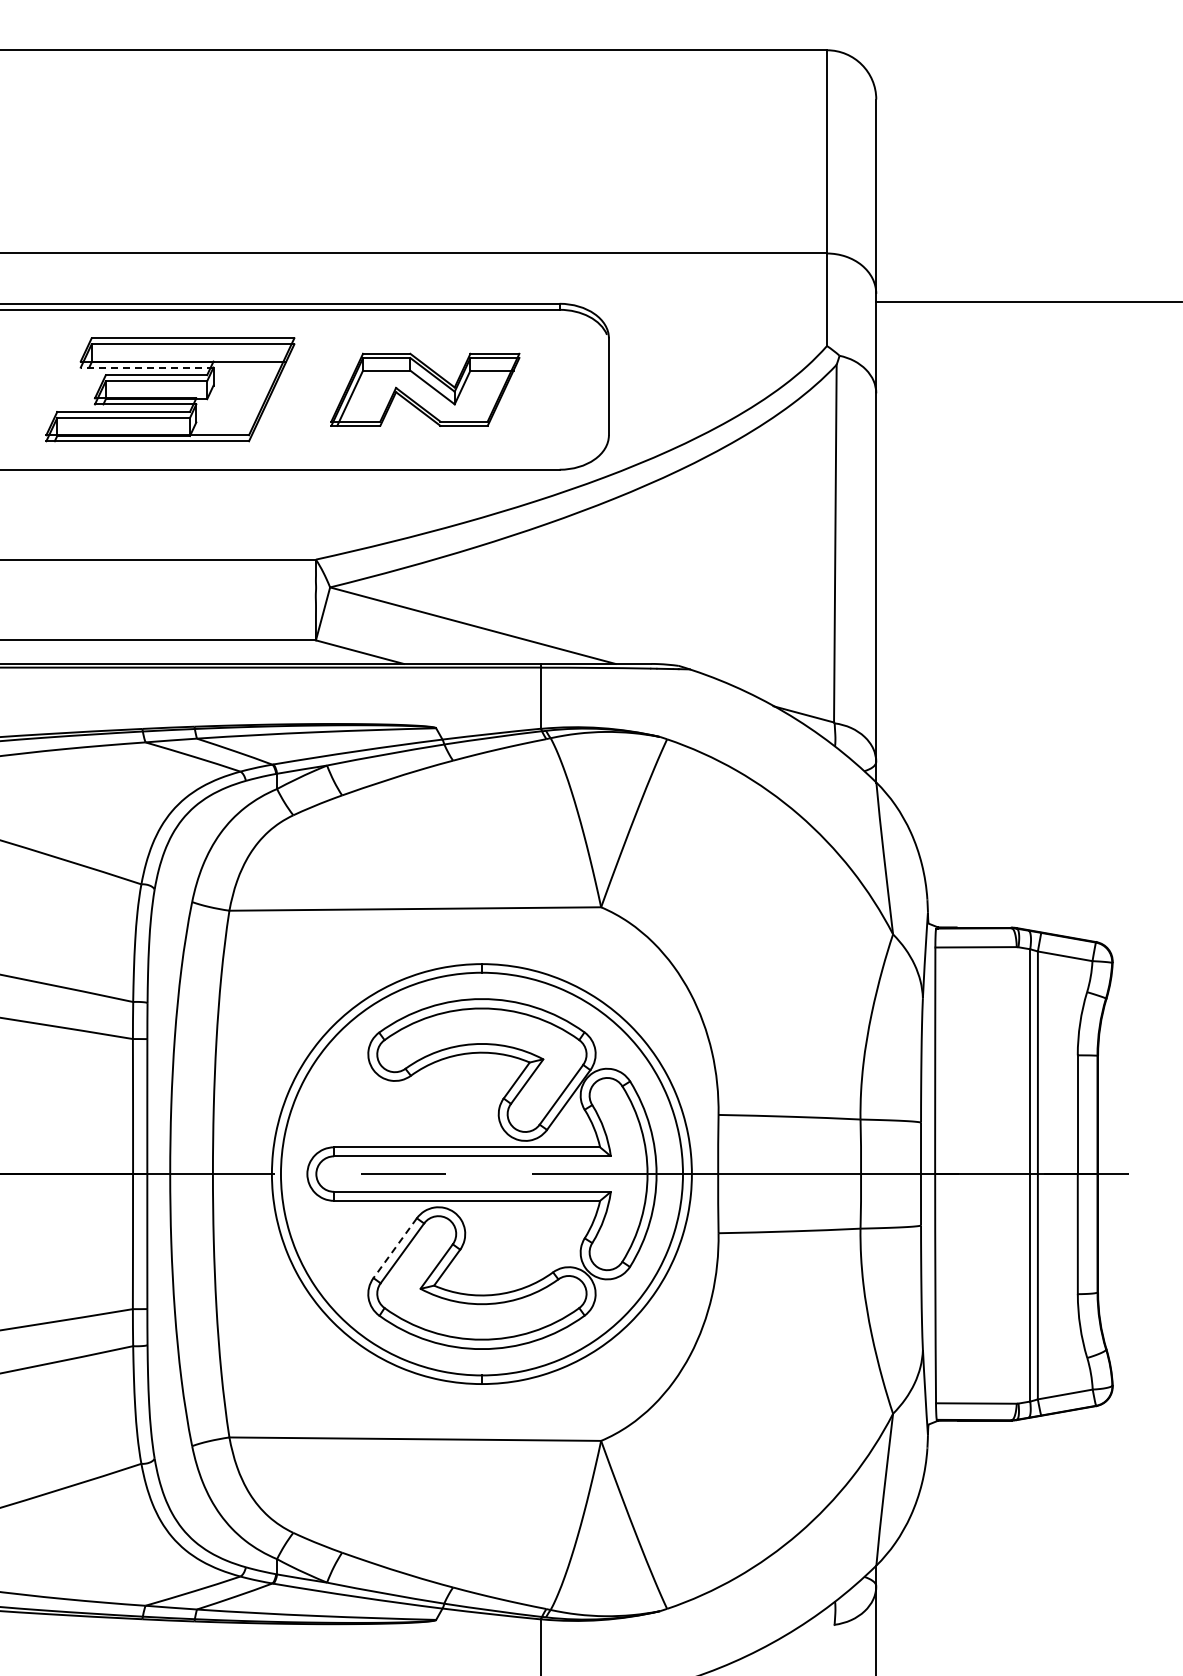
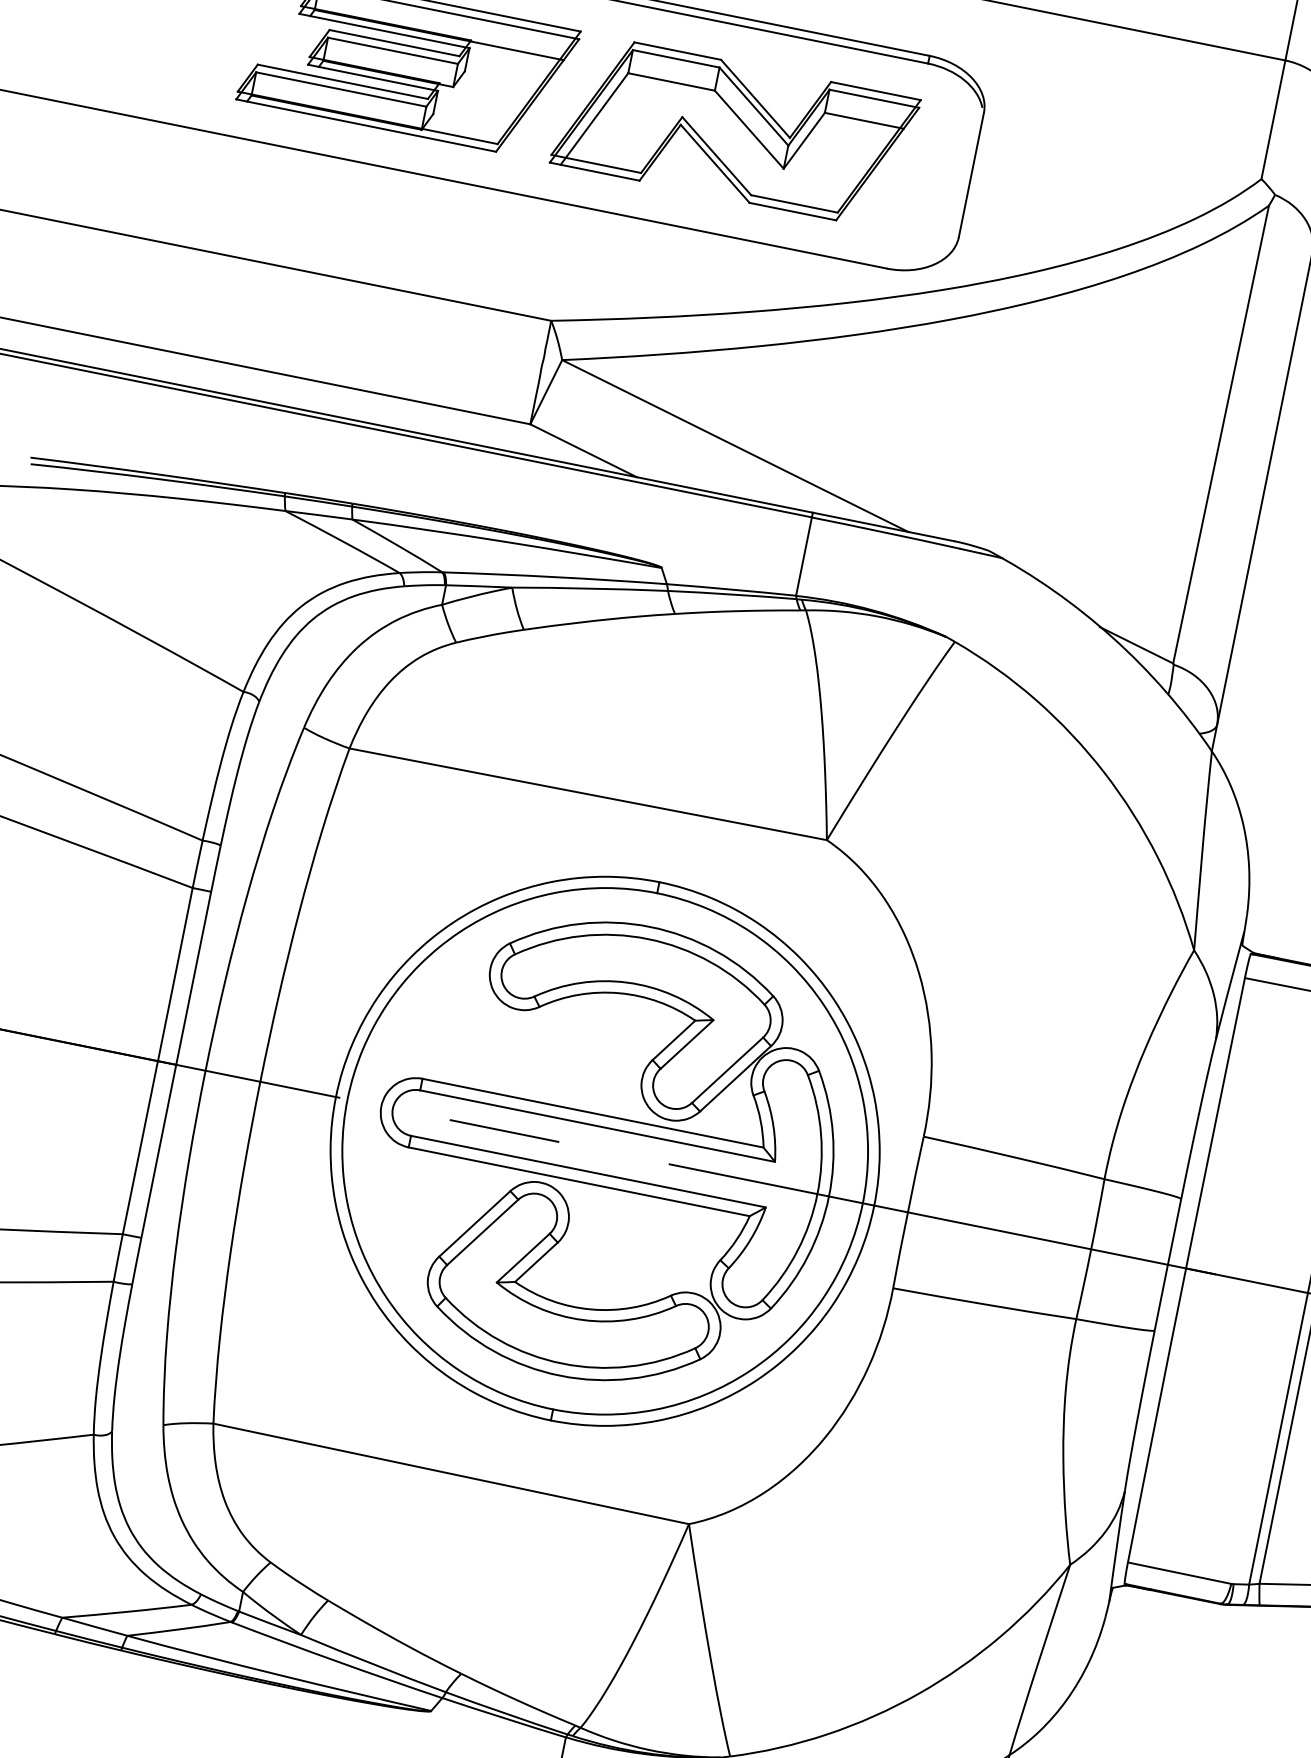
line: (146, 367) -> (383, 30), dashed -> solid
part: (425, 389) -> (735, 131), size x1.43
line: (395, 1248) -> (475, 1224), dashed -> solid

